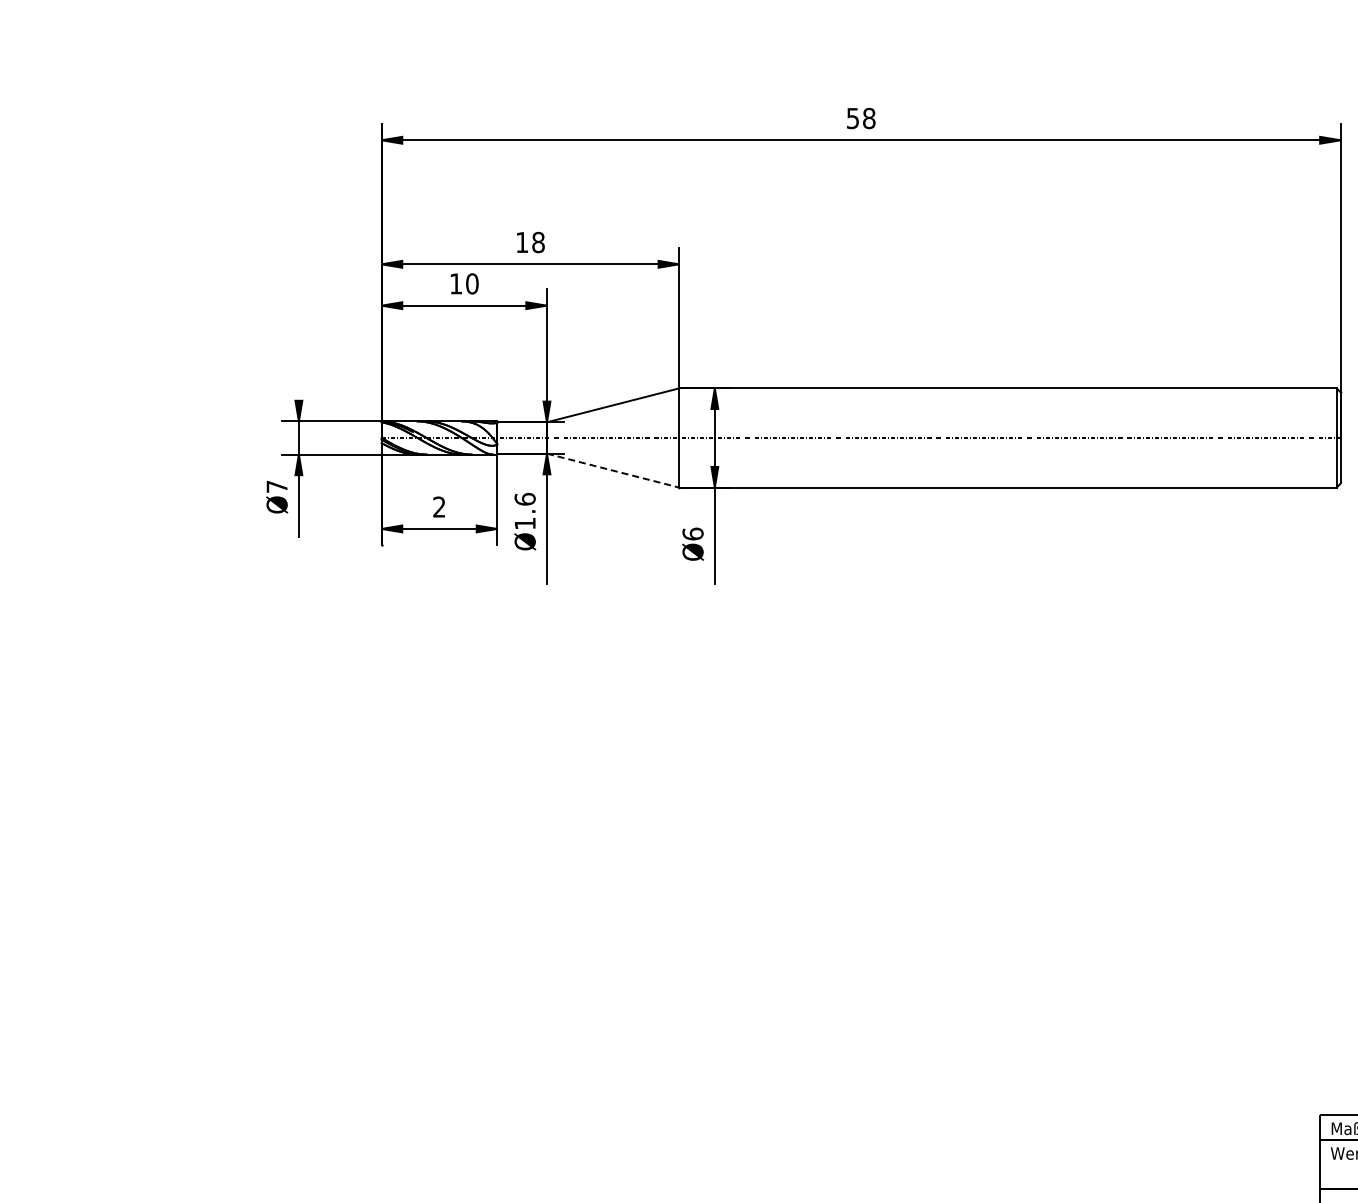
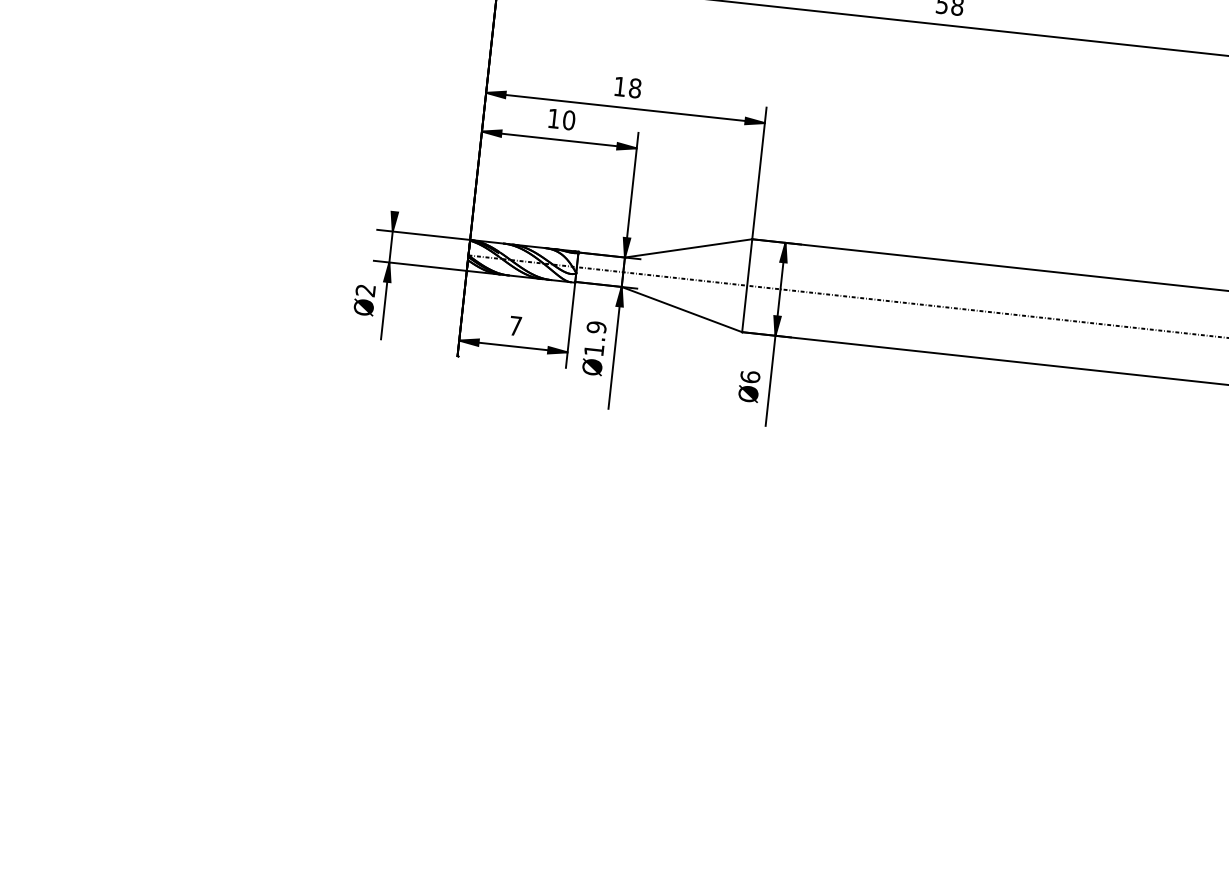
line: (613, 470) -> (682, 309), dashed -> solid
text: (276, 486) -> (365, 290), Ø7 -> Ø2
text: (524, 498) -> (596, 326), Ø1.6 -> Ø1.9
text: (439, 506) -> (515, 325), 2 -> 7

